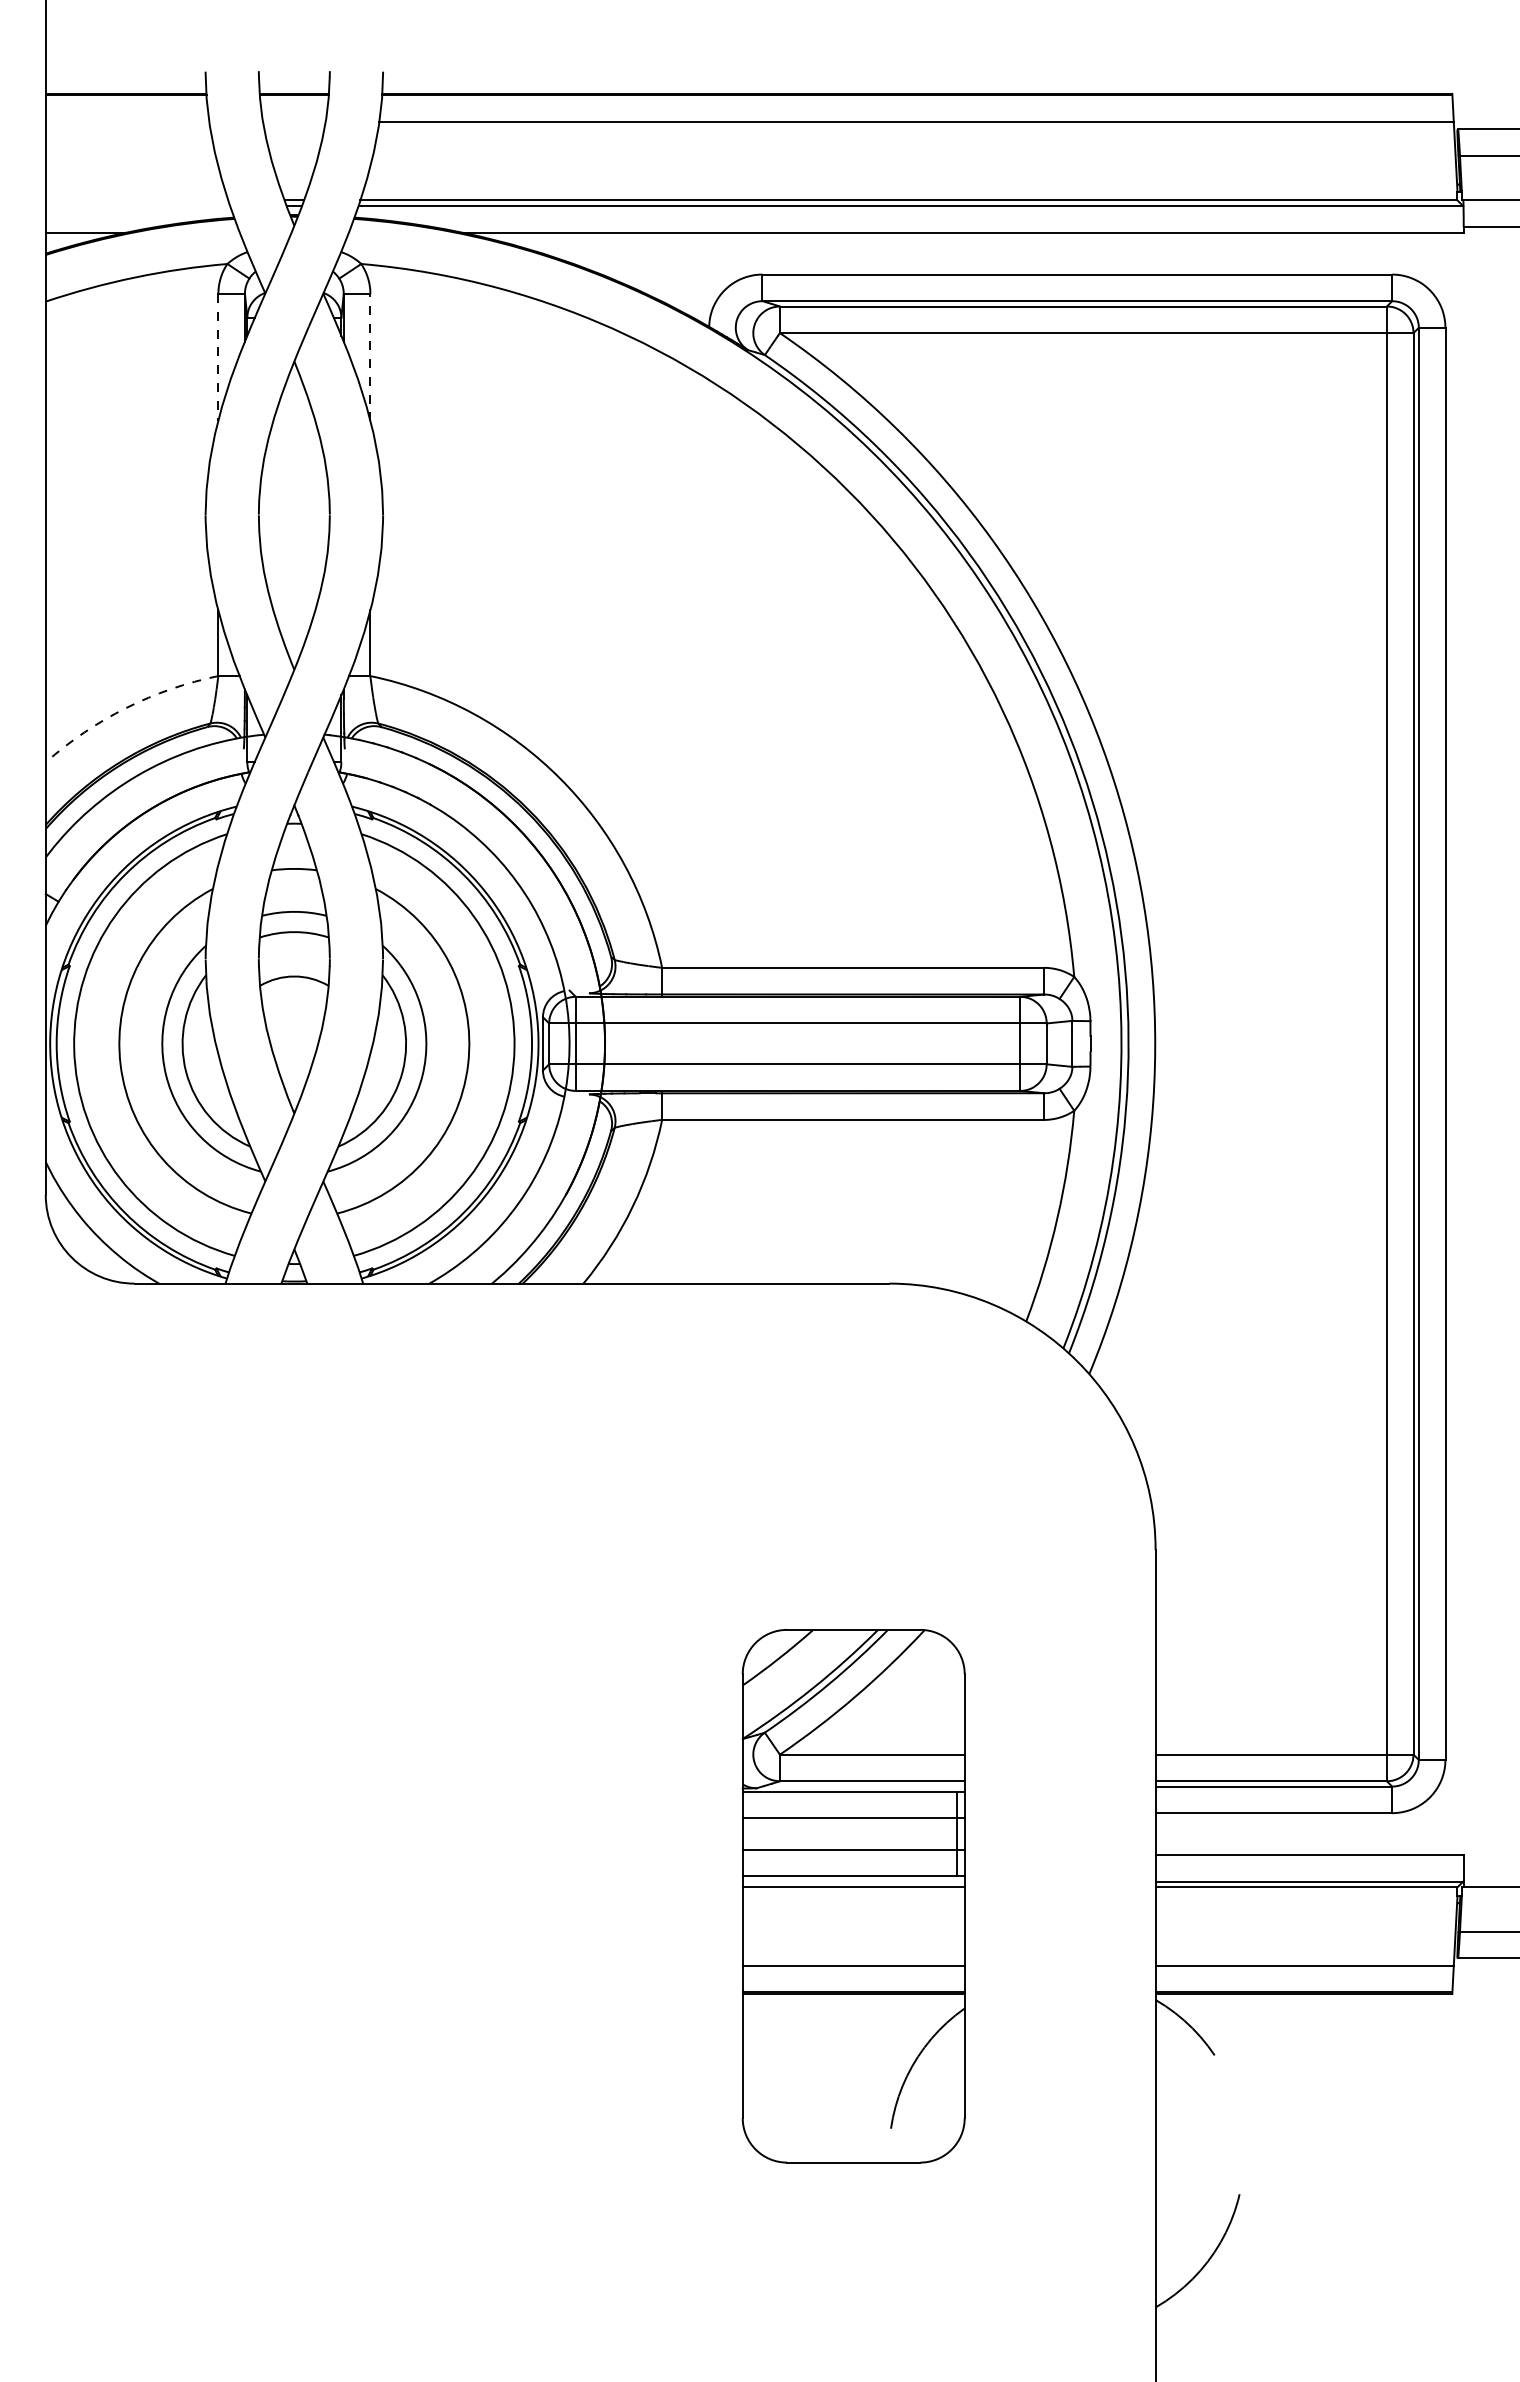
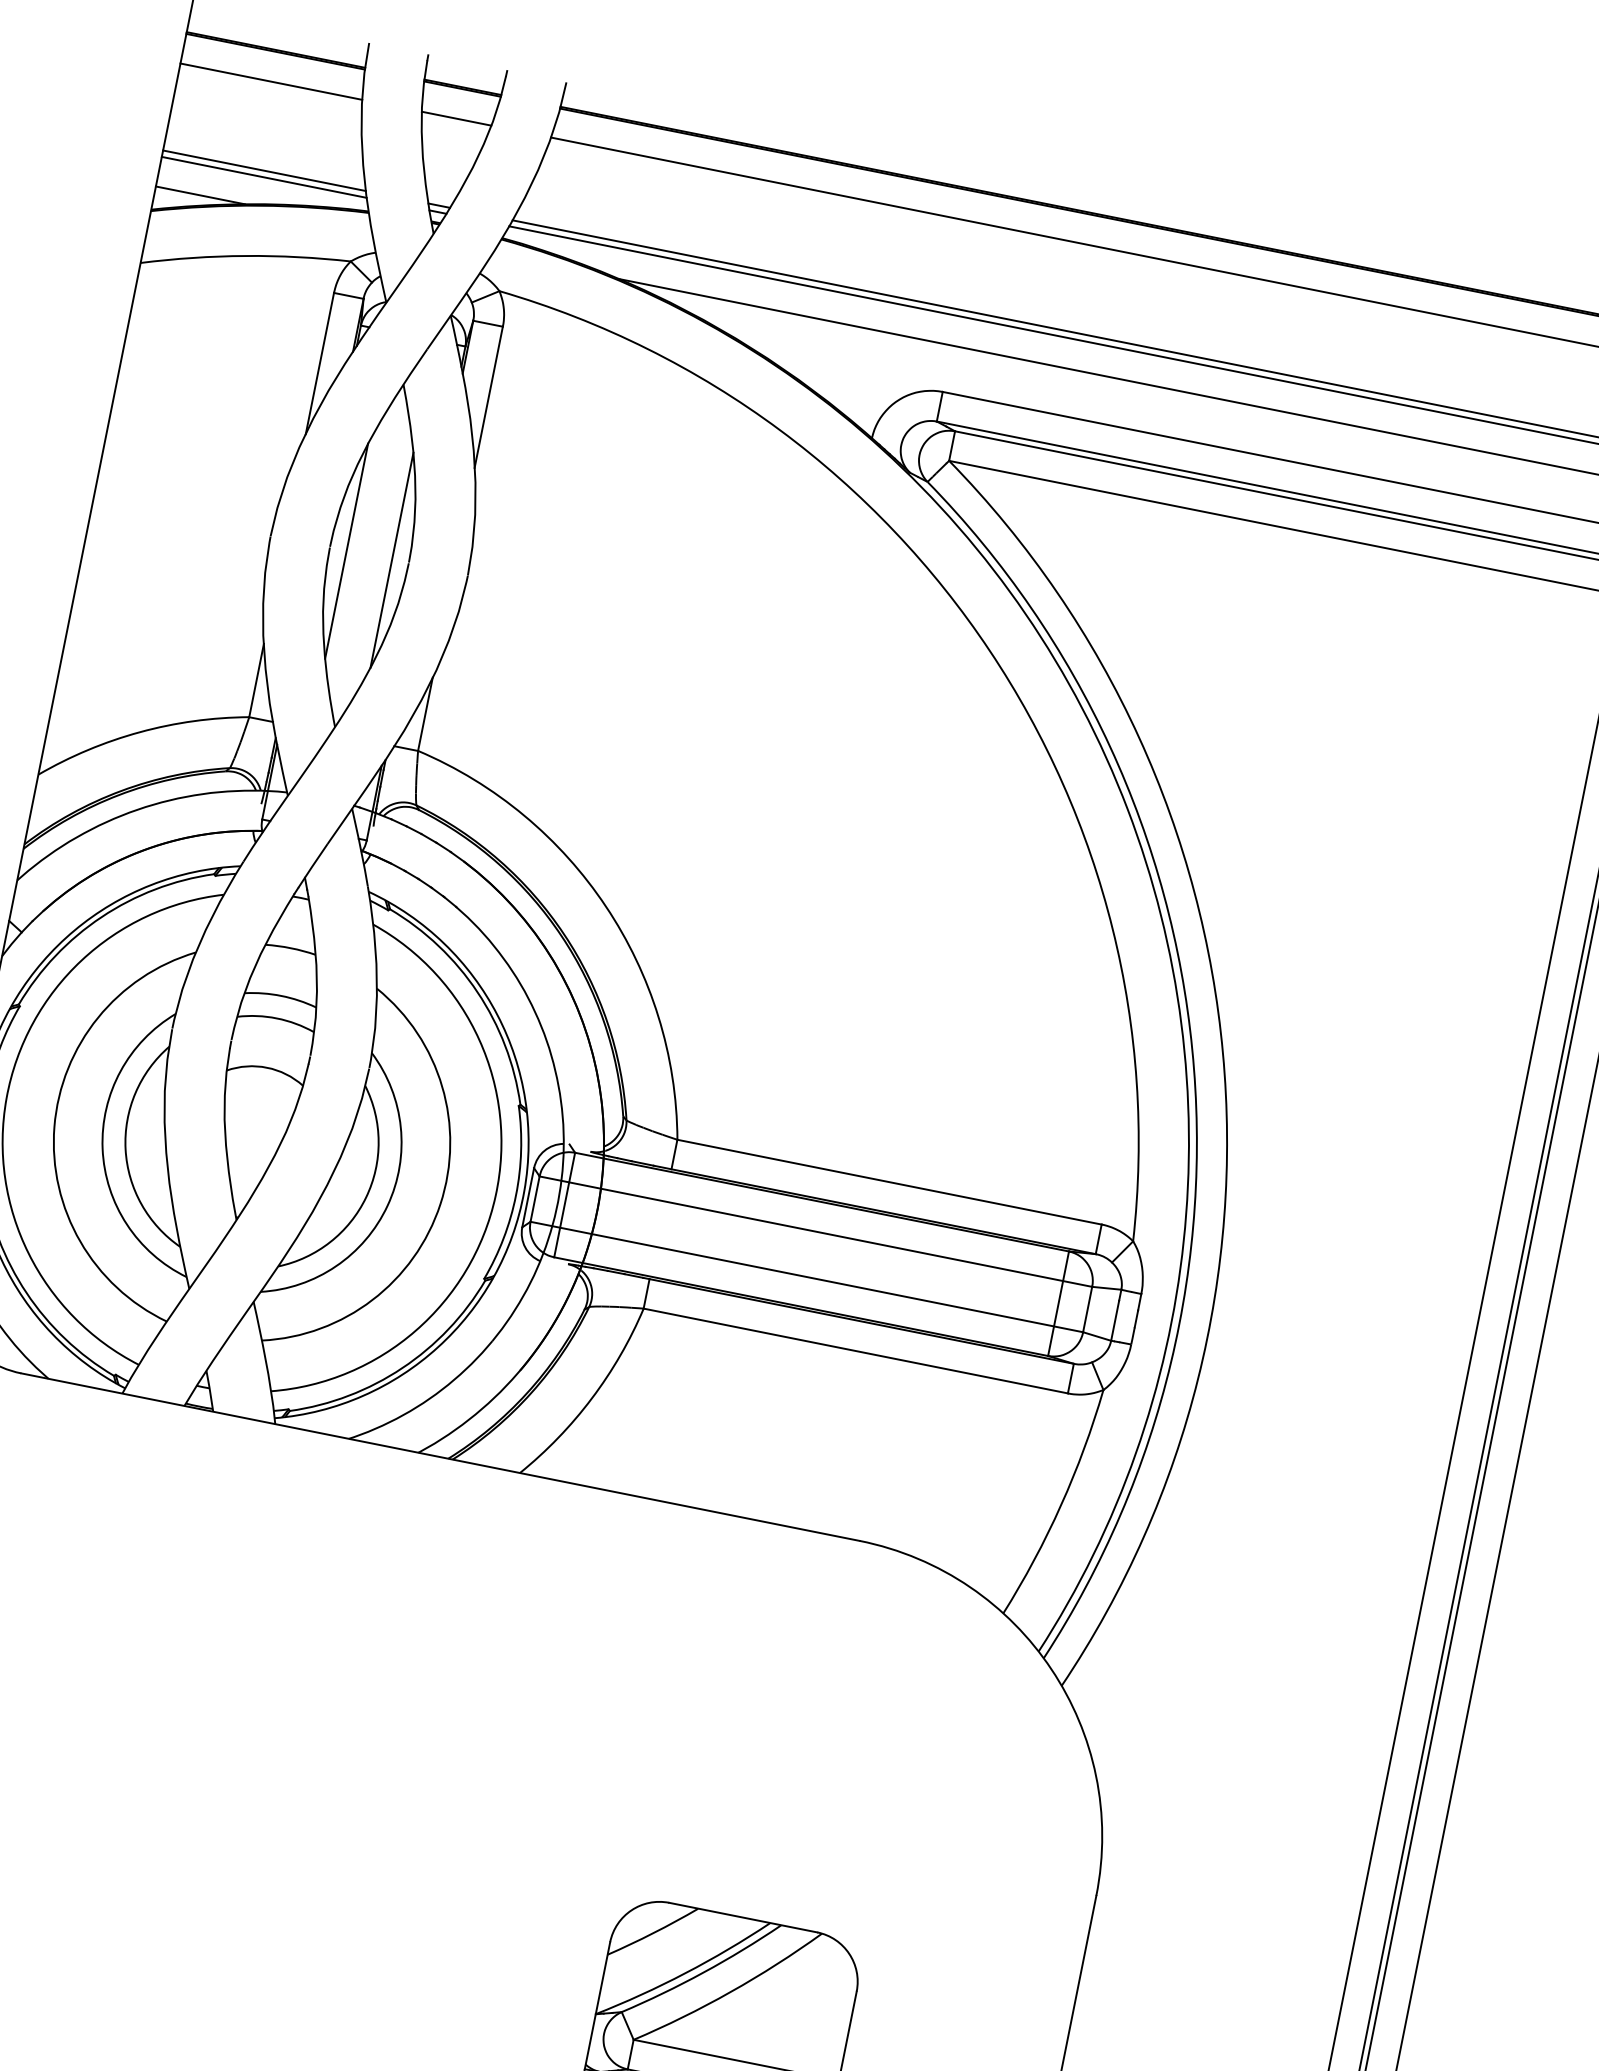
line: (127, 122) -> (271, 82), added
line: (294, 122) -> (456, 119), added
line: (136, 200) -> (263, 170), added
line: (137, 206) -> (263, 177), added
line: (218, 357) -> (320, 363), dashed -> solid
line: (370, 357) -> (488, 397), dashed -> solid
line: (273, 515) -> (346, 551), added
line: (314, 515) -> (391, 560), added
arc: (126, 707) -> (140, 731), dashed -> solid

